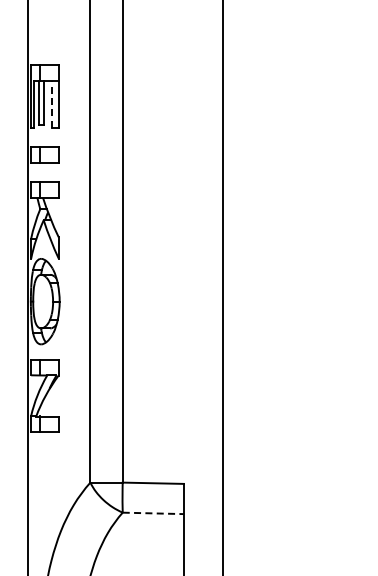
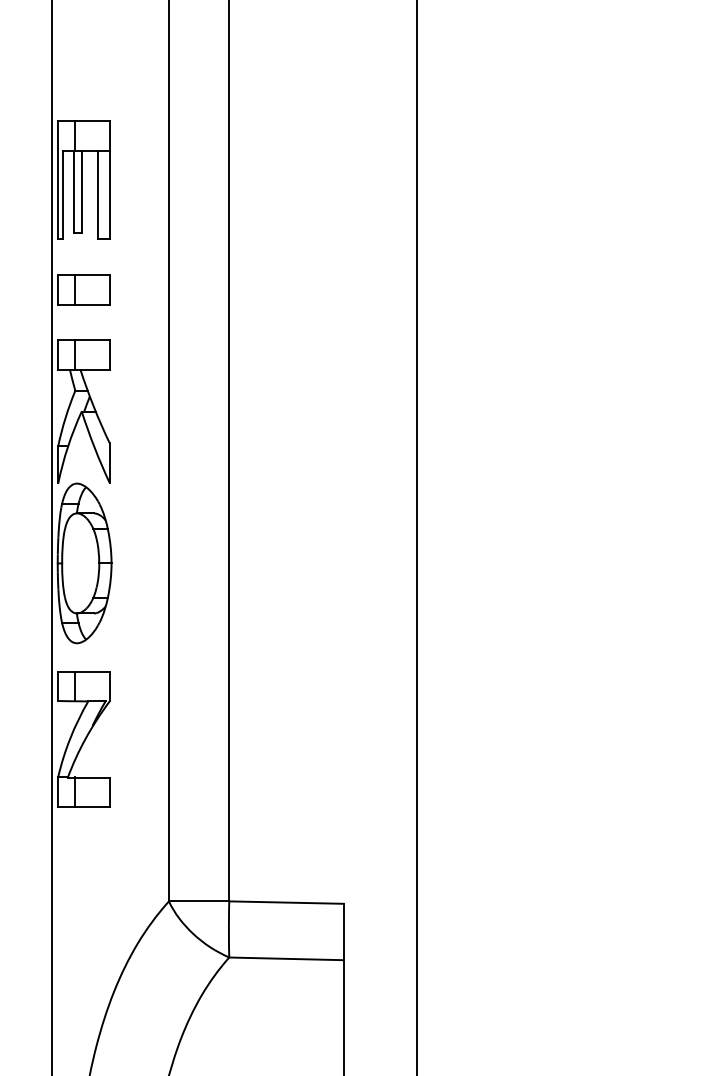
line: (52, 103) -> (98, 193), dashed -> solid
line: (153, 513) -> (286, 959), dashed -> solid

